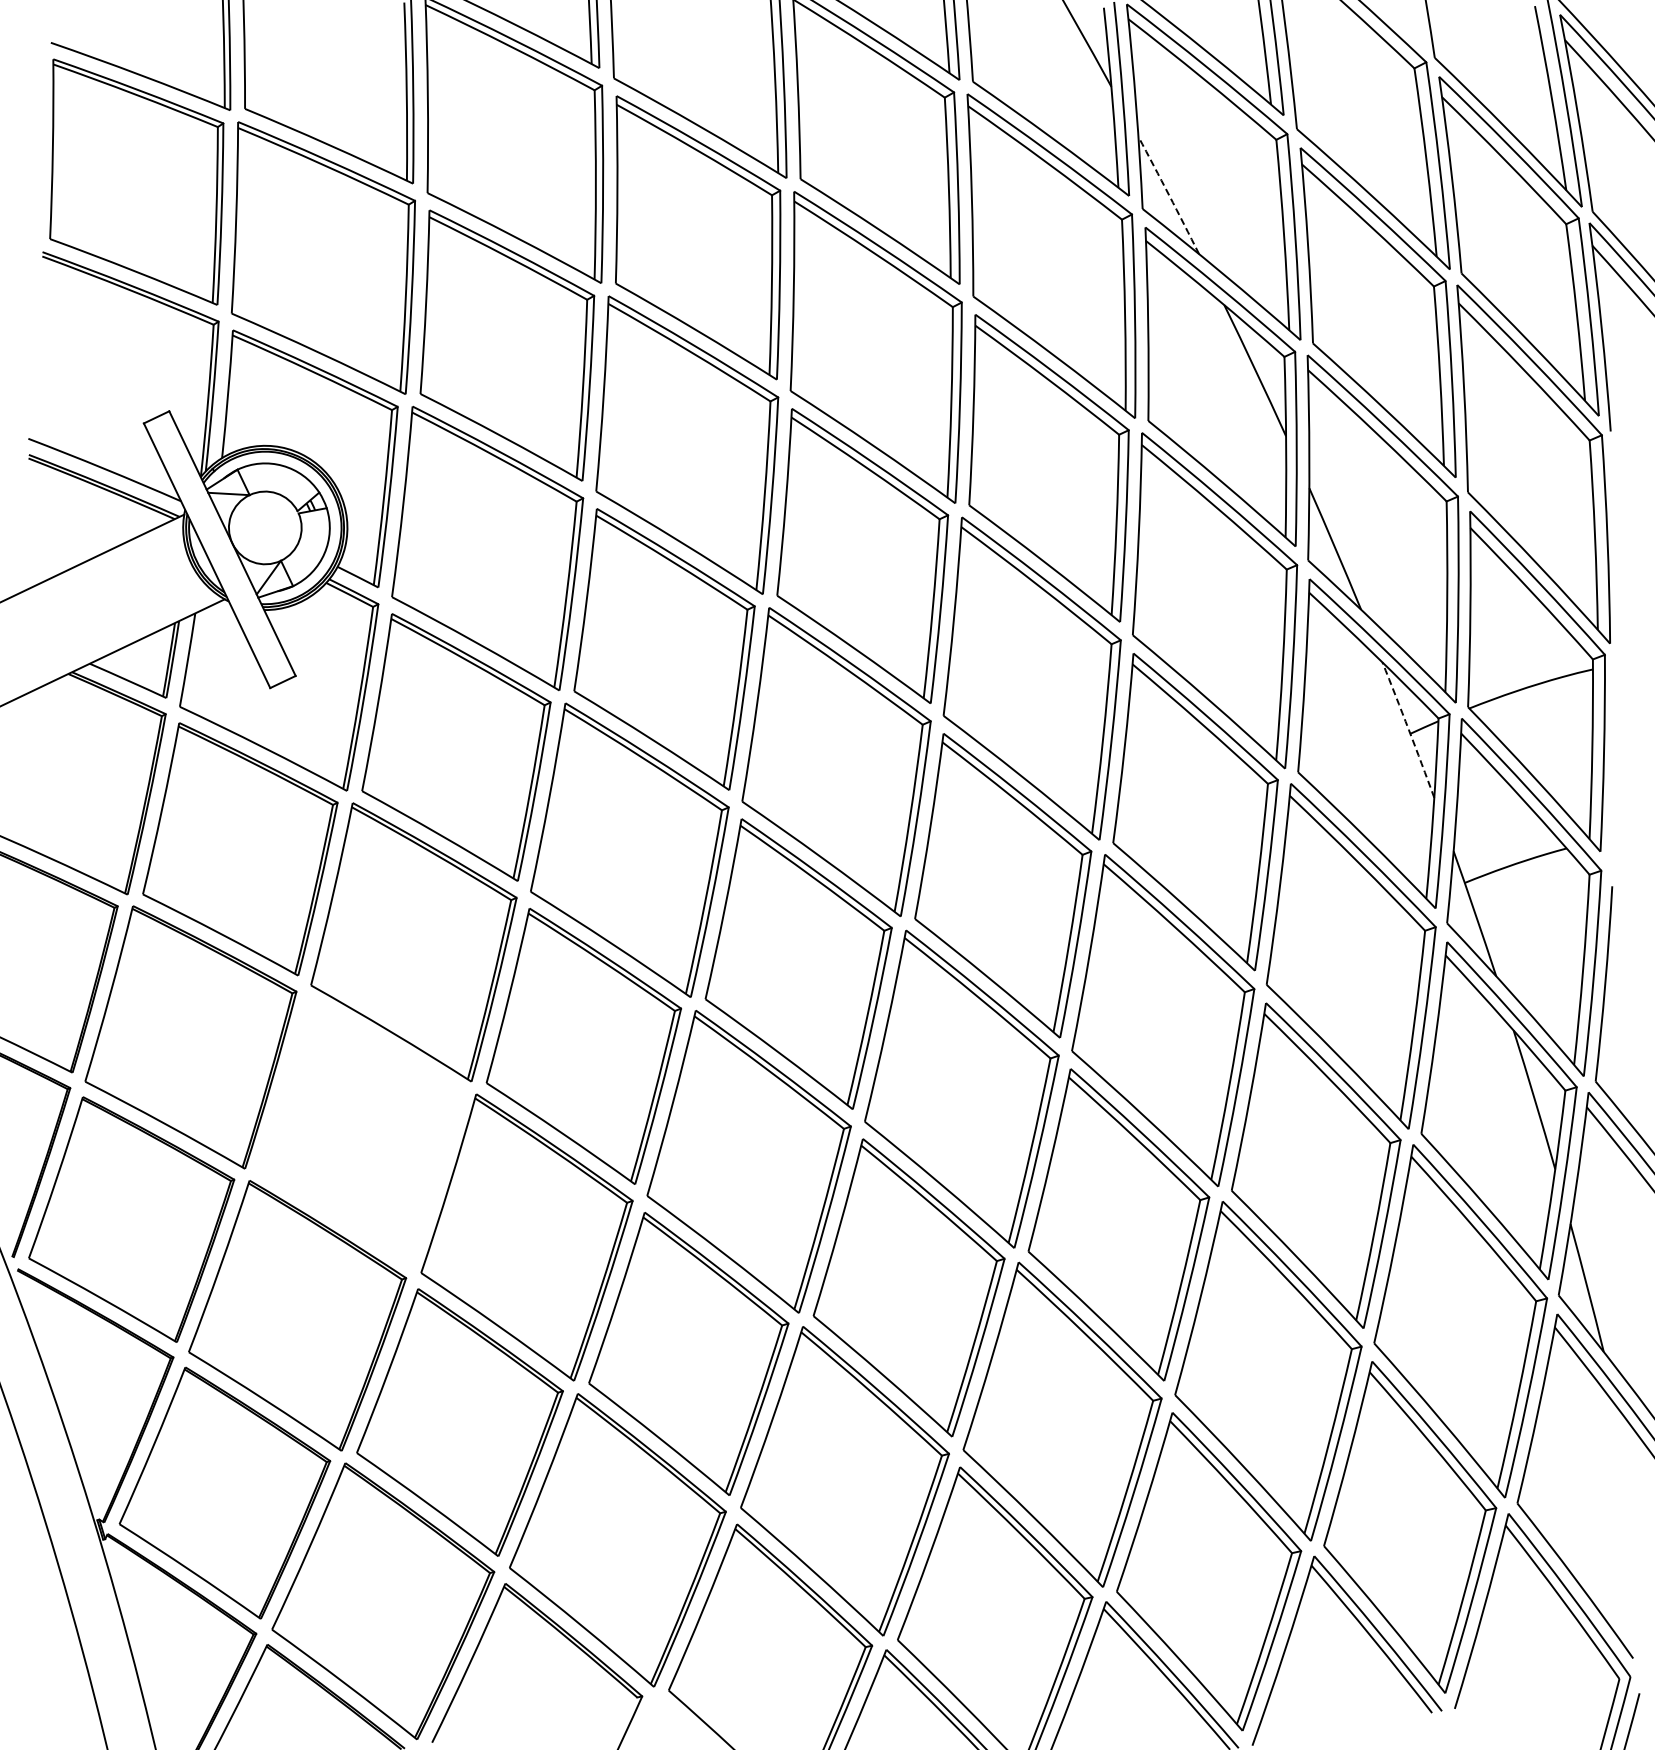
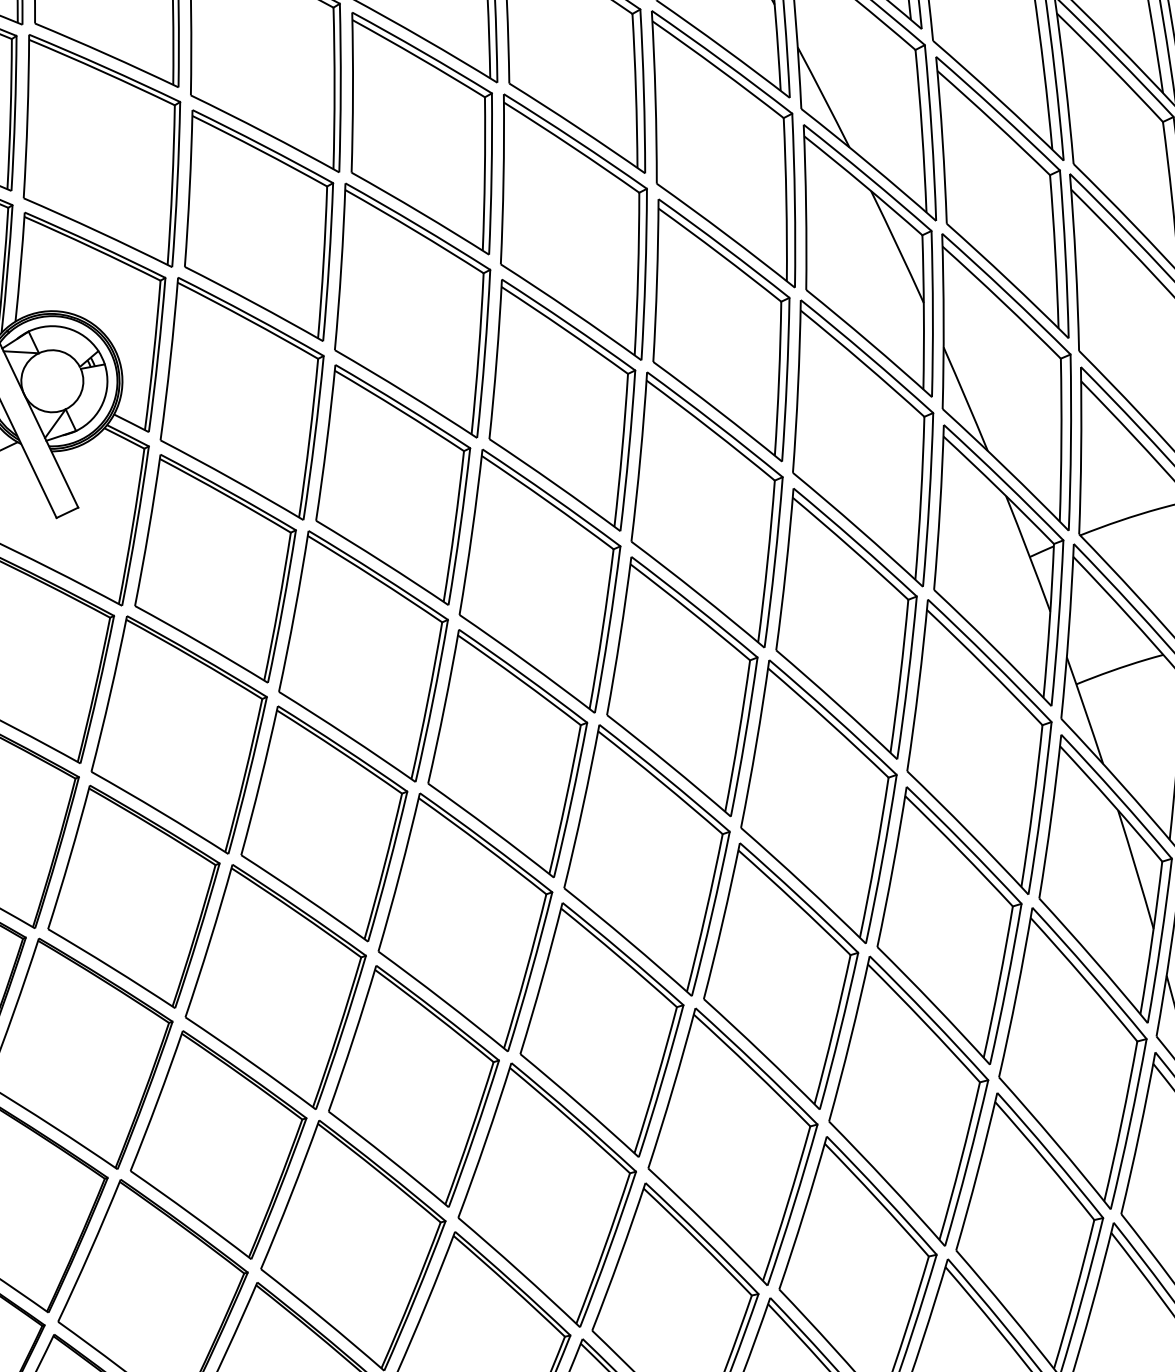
arc: (1169, 195) -> (824, 97), dashed -> solid
arc: (1408, 729) -> (1028, 553), dashed -> solid
part: (360, 1131) -> (133, 896), added

